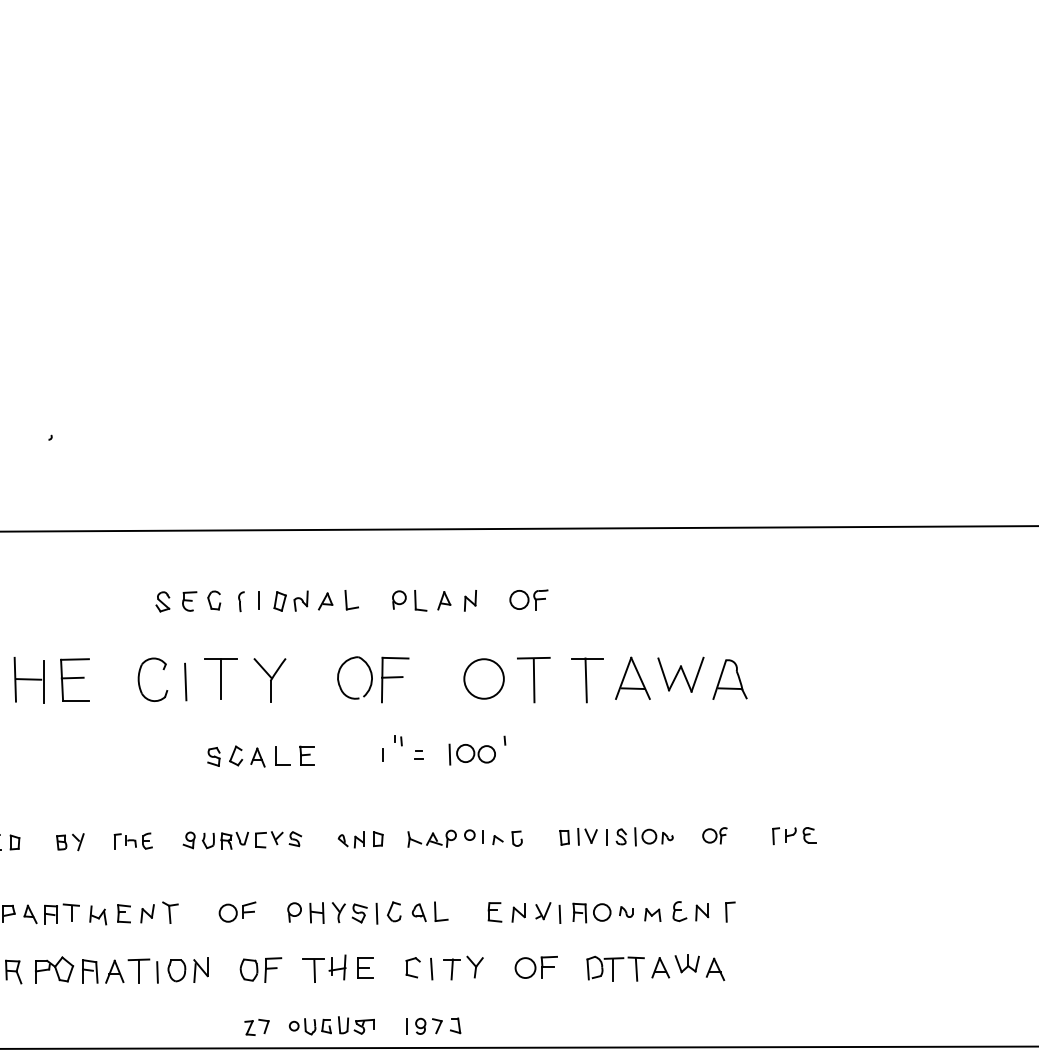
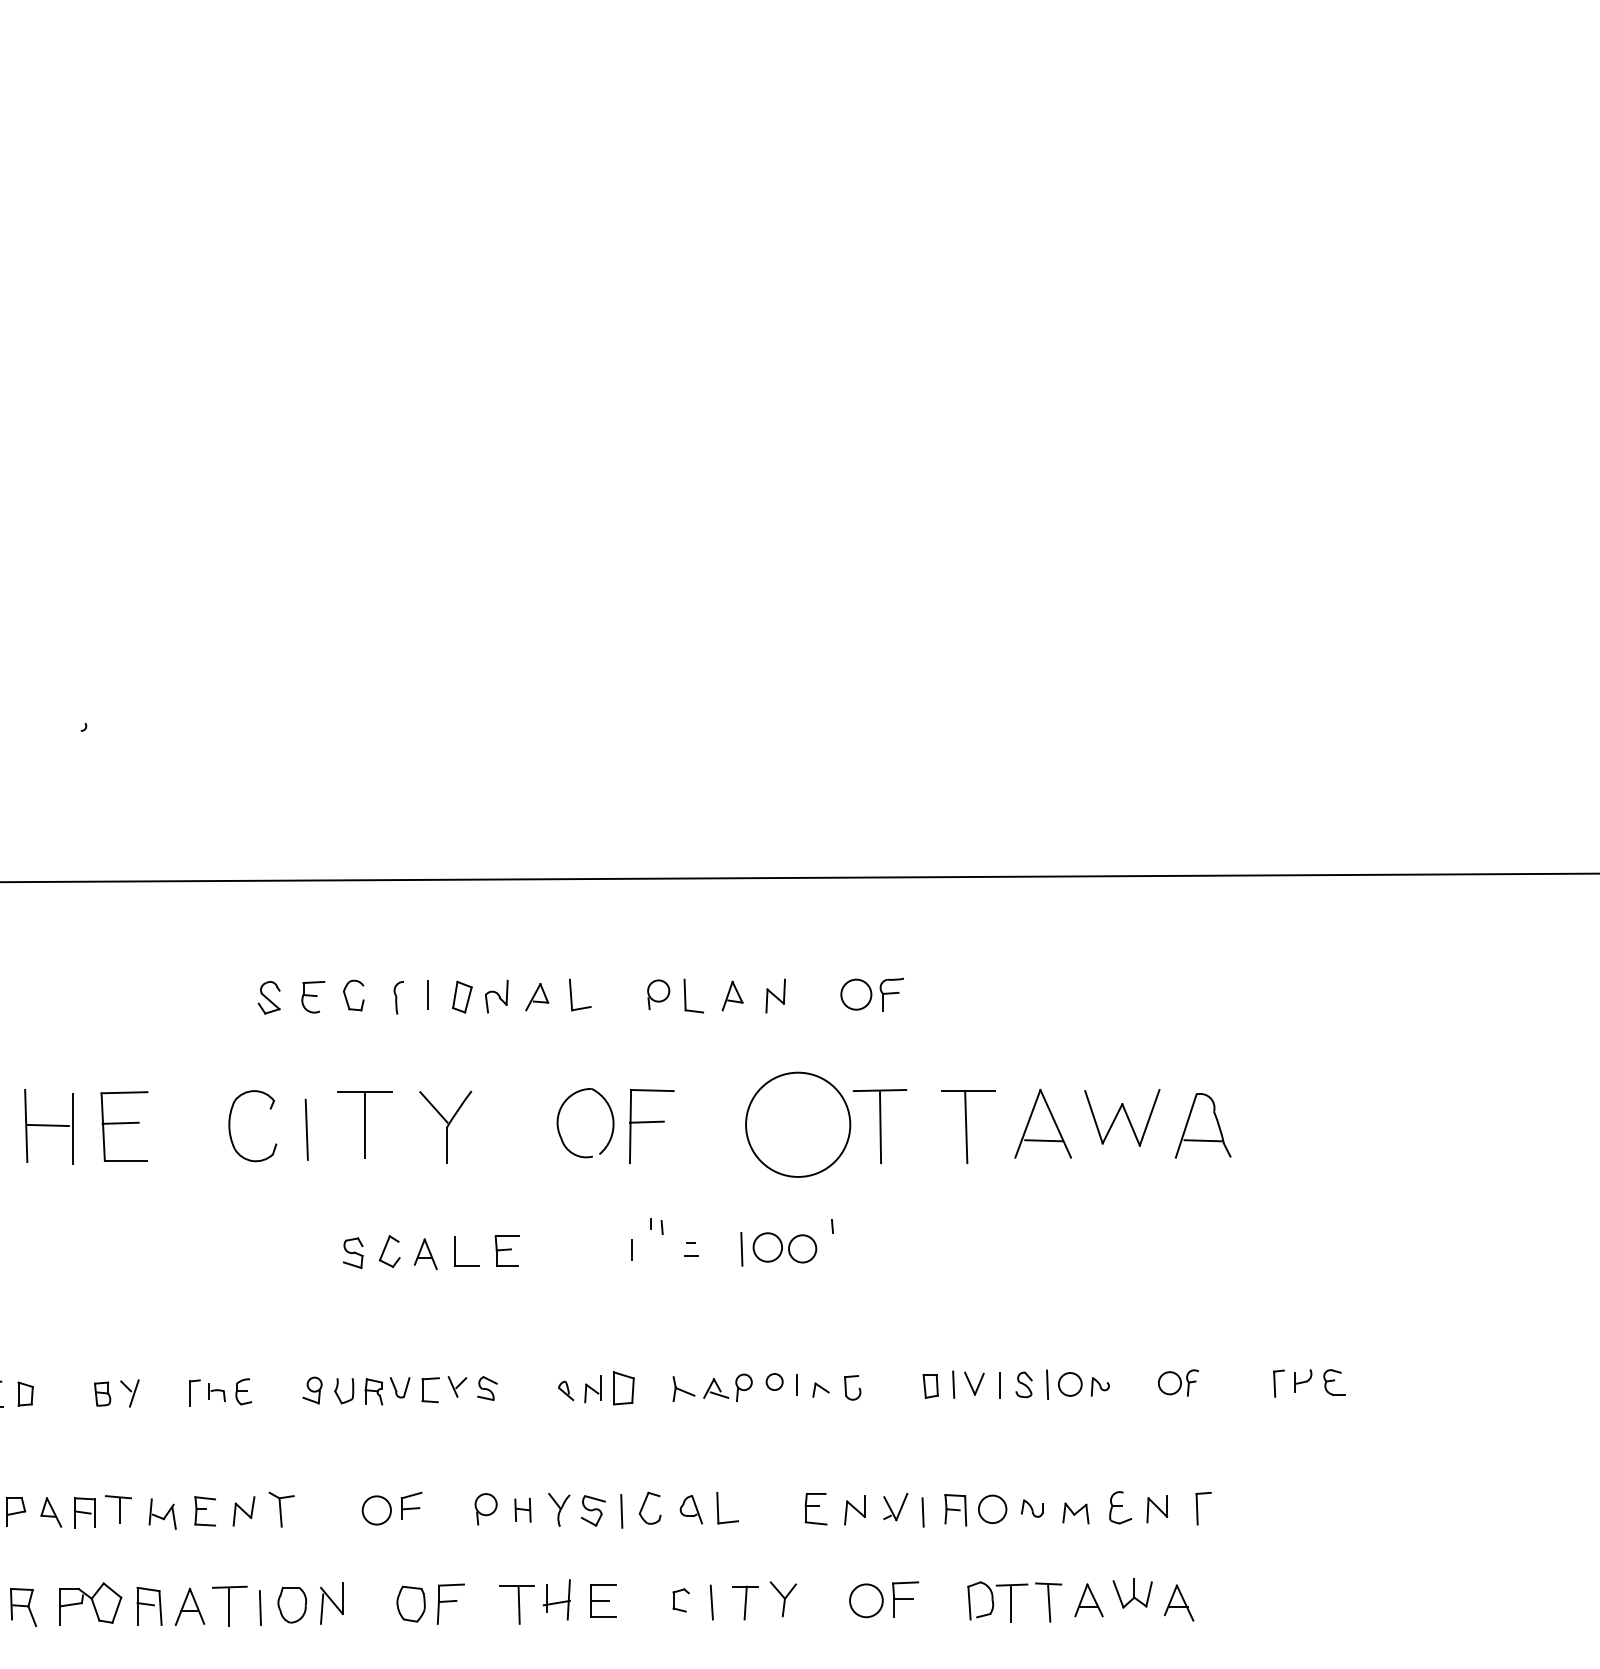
circle: (483, 678) -> (797, 1123), size x1.6
part: (378, 839) -> (624, 1389), size x1.4
part: (316, 912) -> (522, 1509), size x0.7
part: (412, 967) -> (680, 1599), size x0.7

